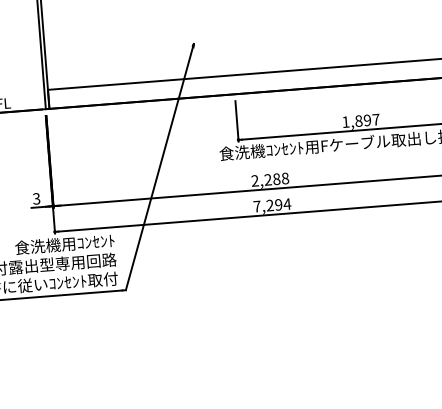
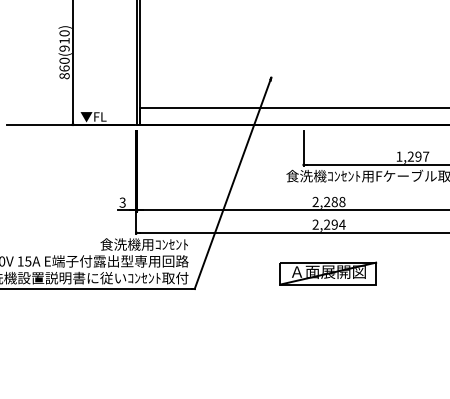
text: (358, 120) -> (410, 156), 1,897 -> 1,297
text: (256, 206) -> (315, 224), 7,294 -> 2,294
part: (274, 260) -> (327, 273), added

